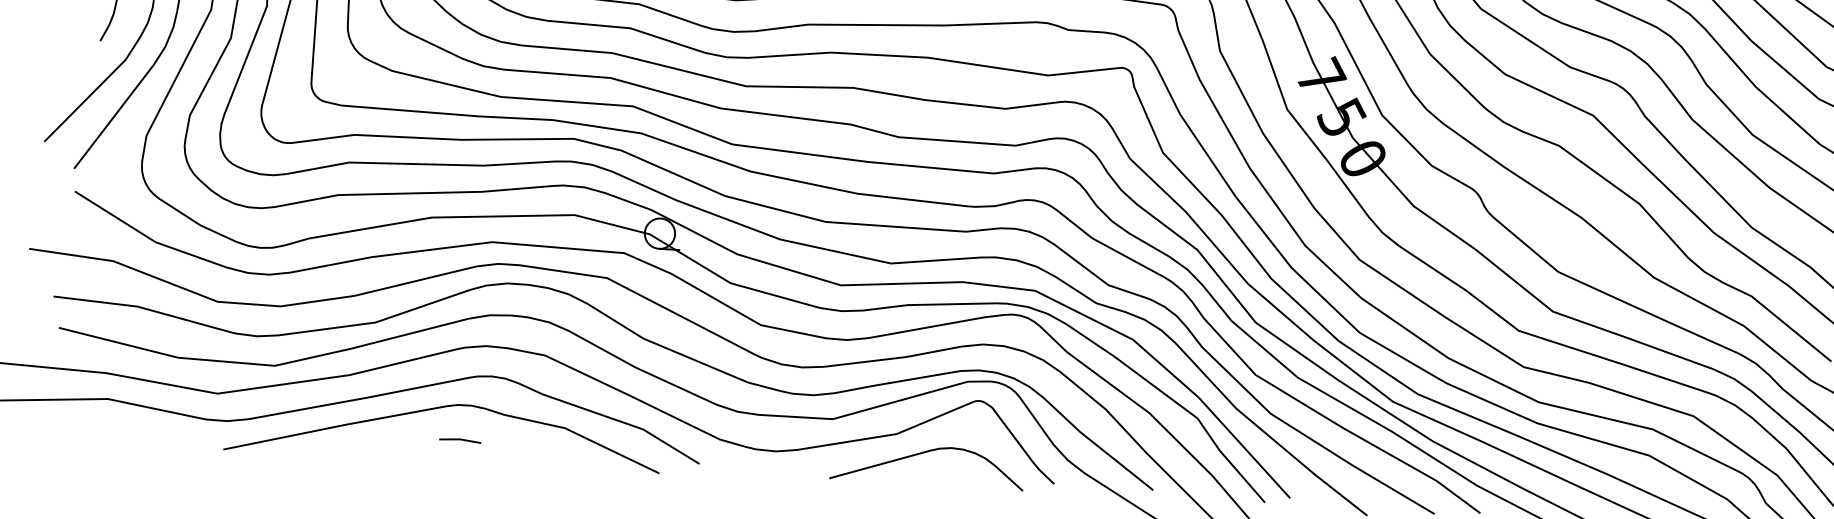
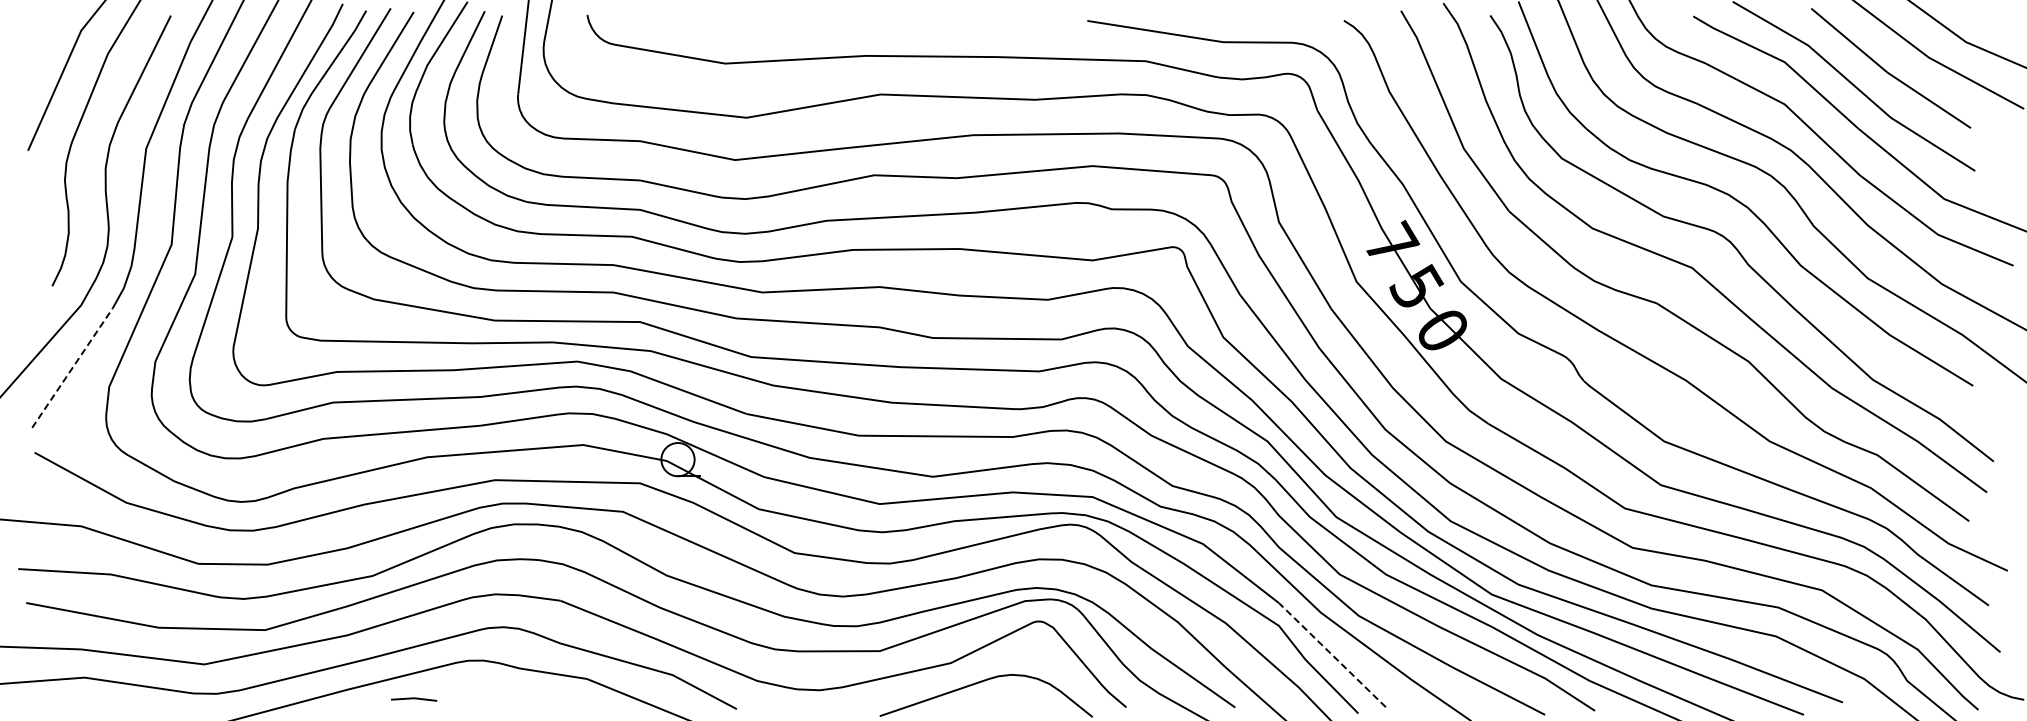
line: (114, 117) -> (72, 368), solid -> dashed
line: (460, 440) -> (414, 699), moved
line: (1244, 448) -> (1332, 655), solid -> dashed

